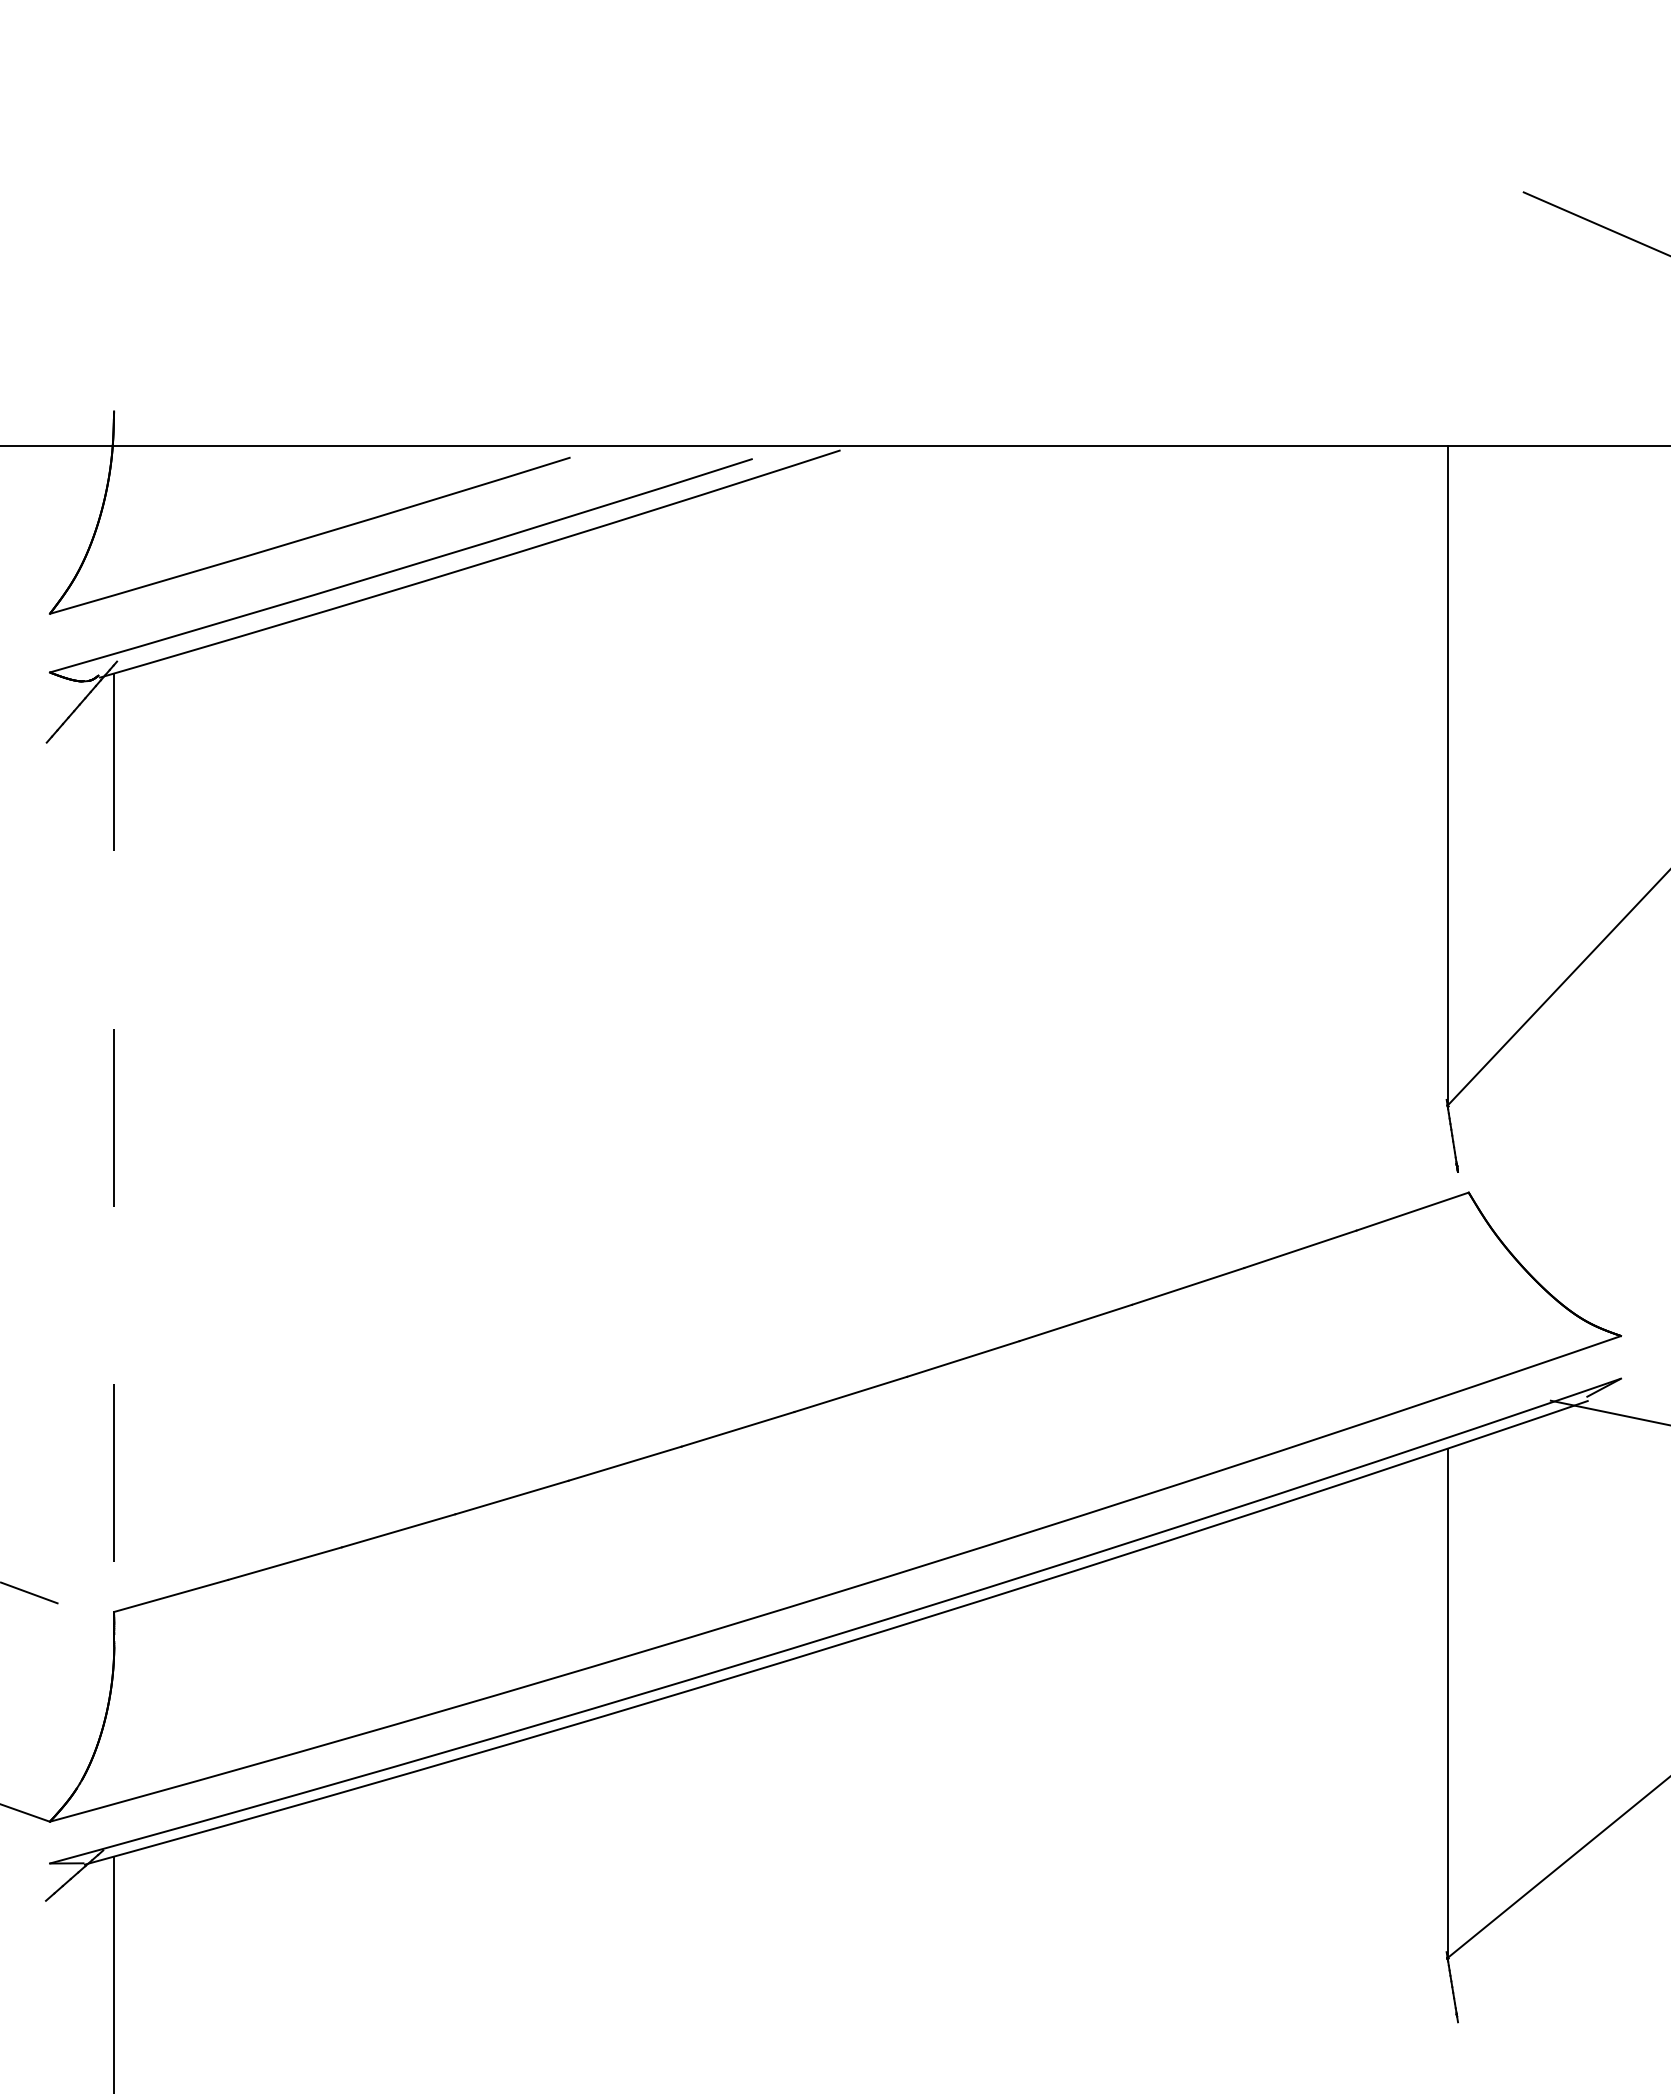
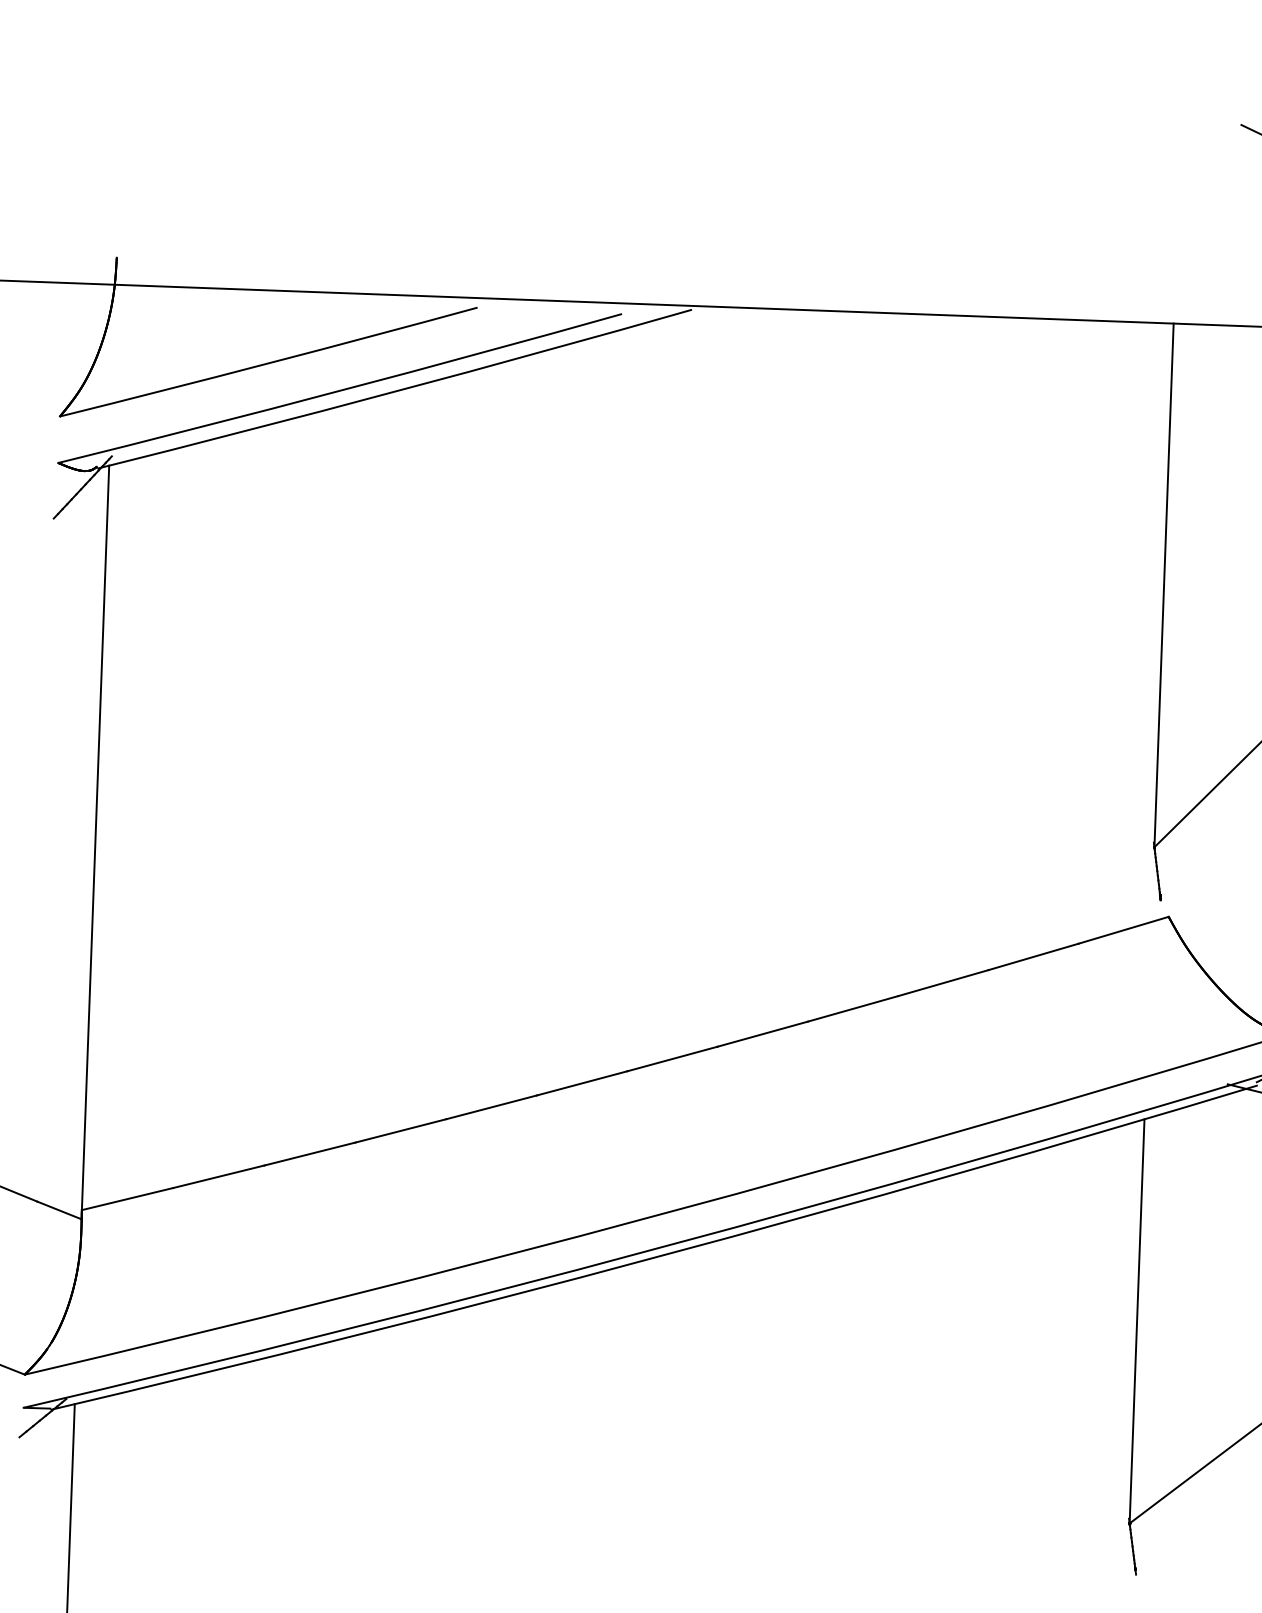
line: (114, 1143) -> (95, 838), dashed -> solid
line: (85, 1613) -> (59, 1210), added

